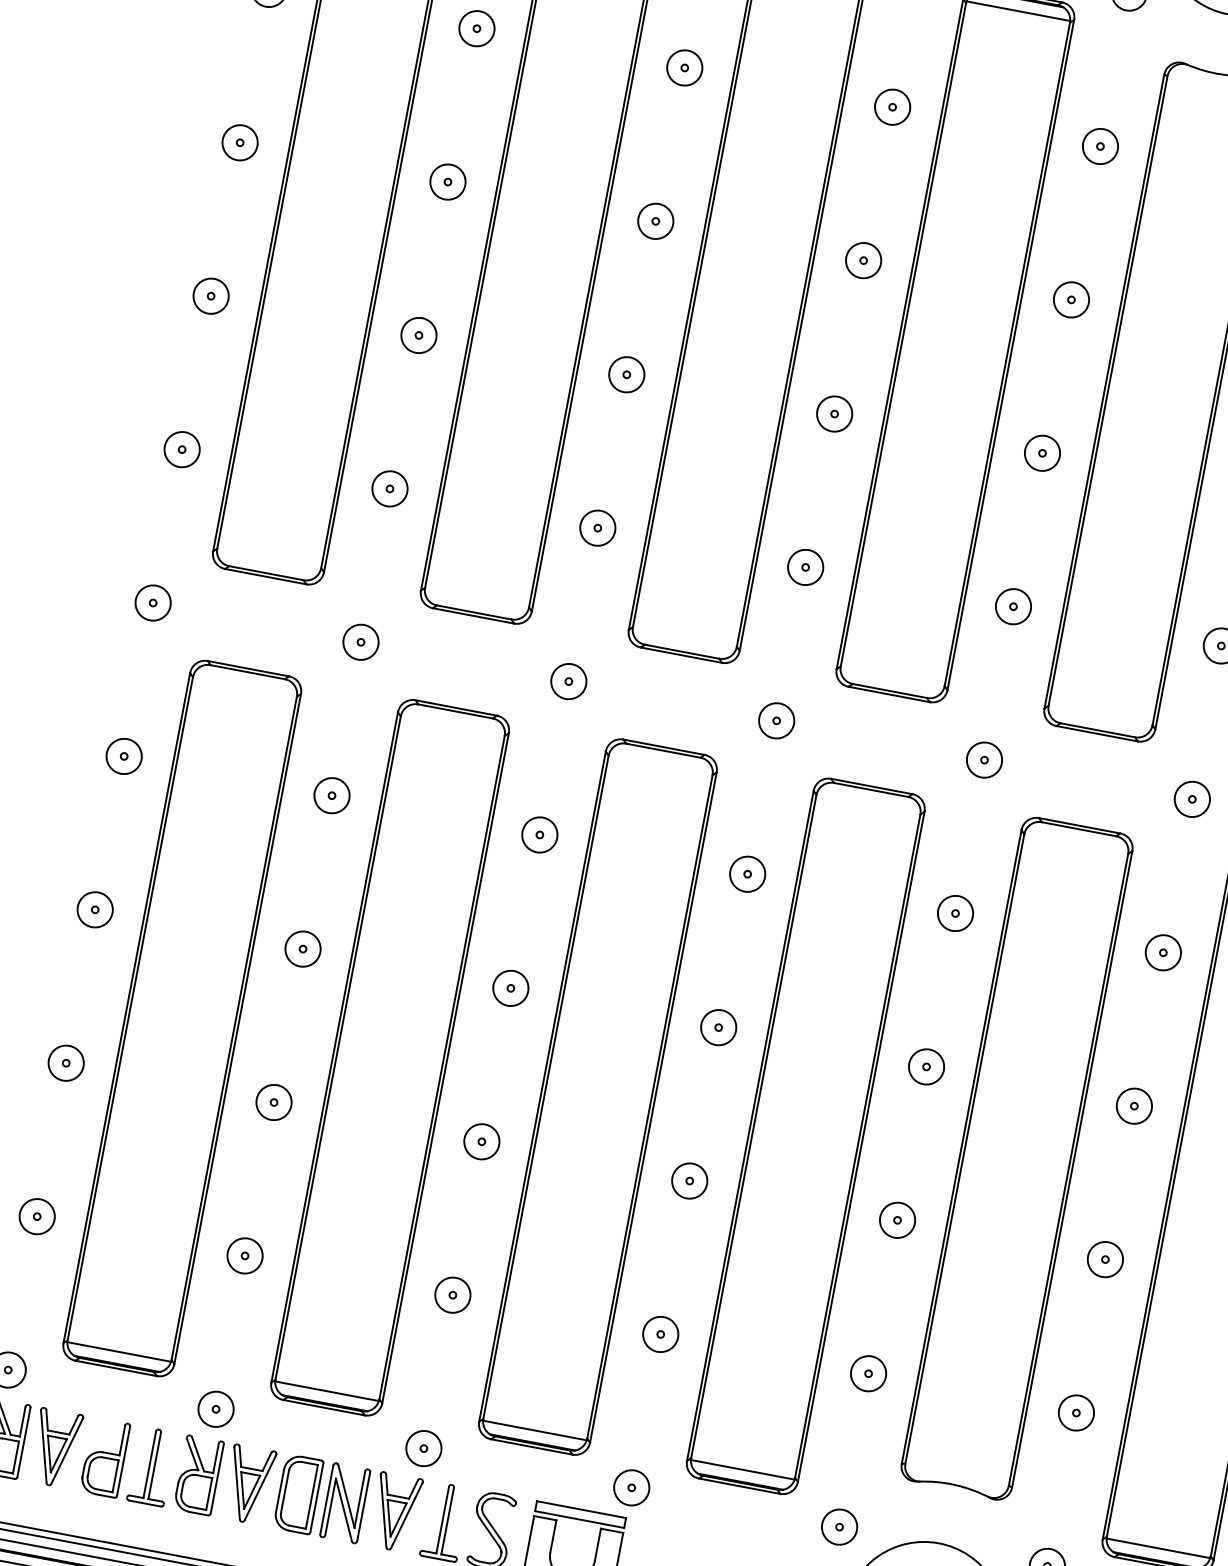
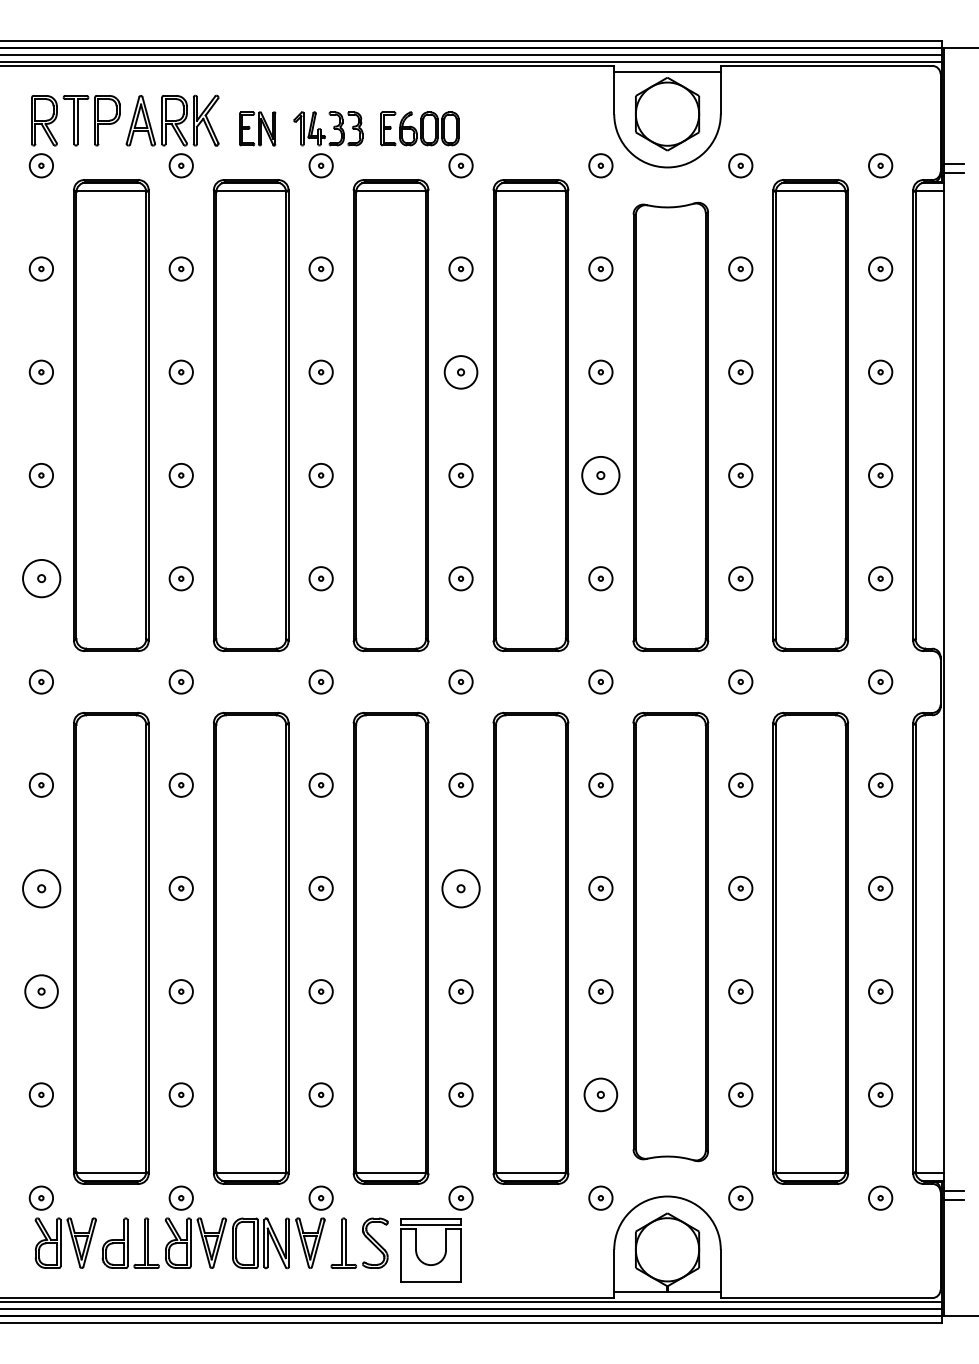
part: (863, 259) -> (460, 371), size x1.4
part: (180, 448) -> (40, 578), size x1.6
part: (1041, 453) -> (600, 475), size x1.6
part: (94, 908) -> (40, 887), size x1.6
part: (718, 1026) -> (460, 887), size x1.6
part: (64, 1062) -> (40, 991), size x1.4
part: (868, 1372) -> (600, 1094), size x1.4

